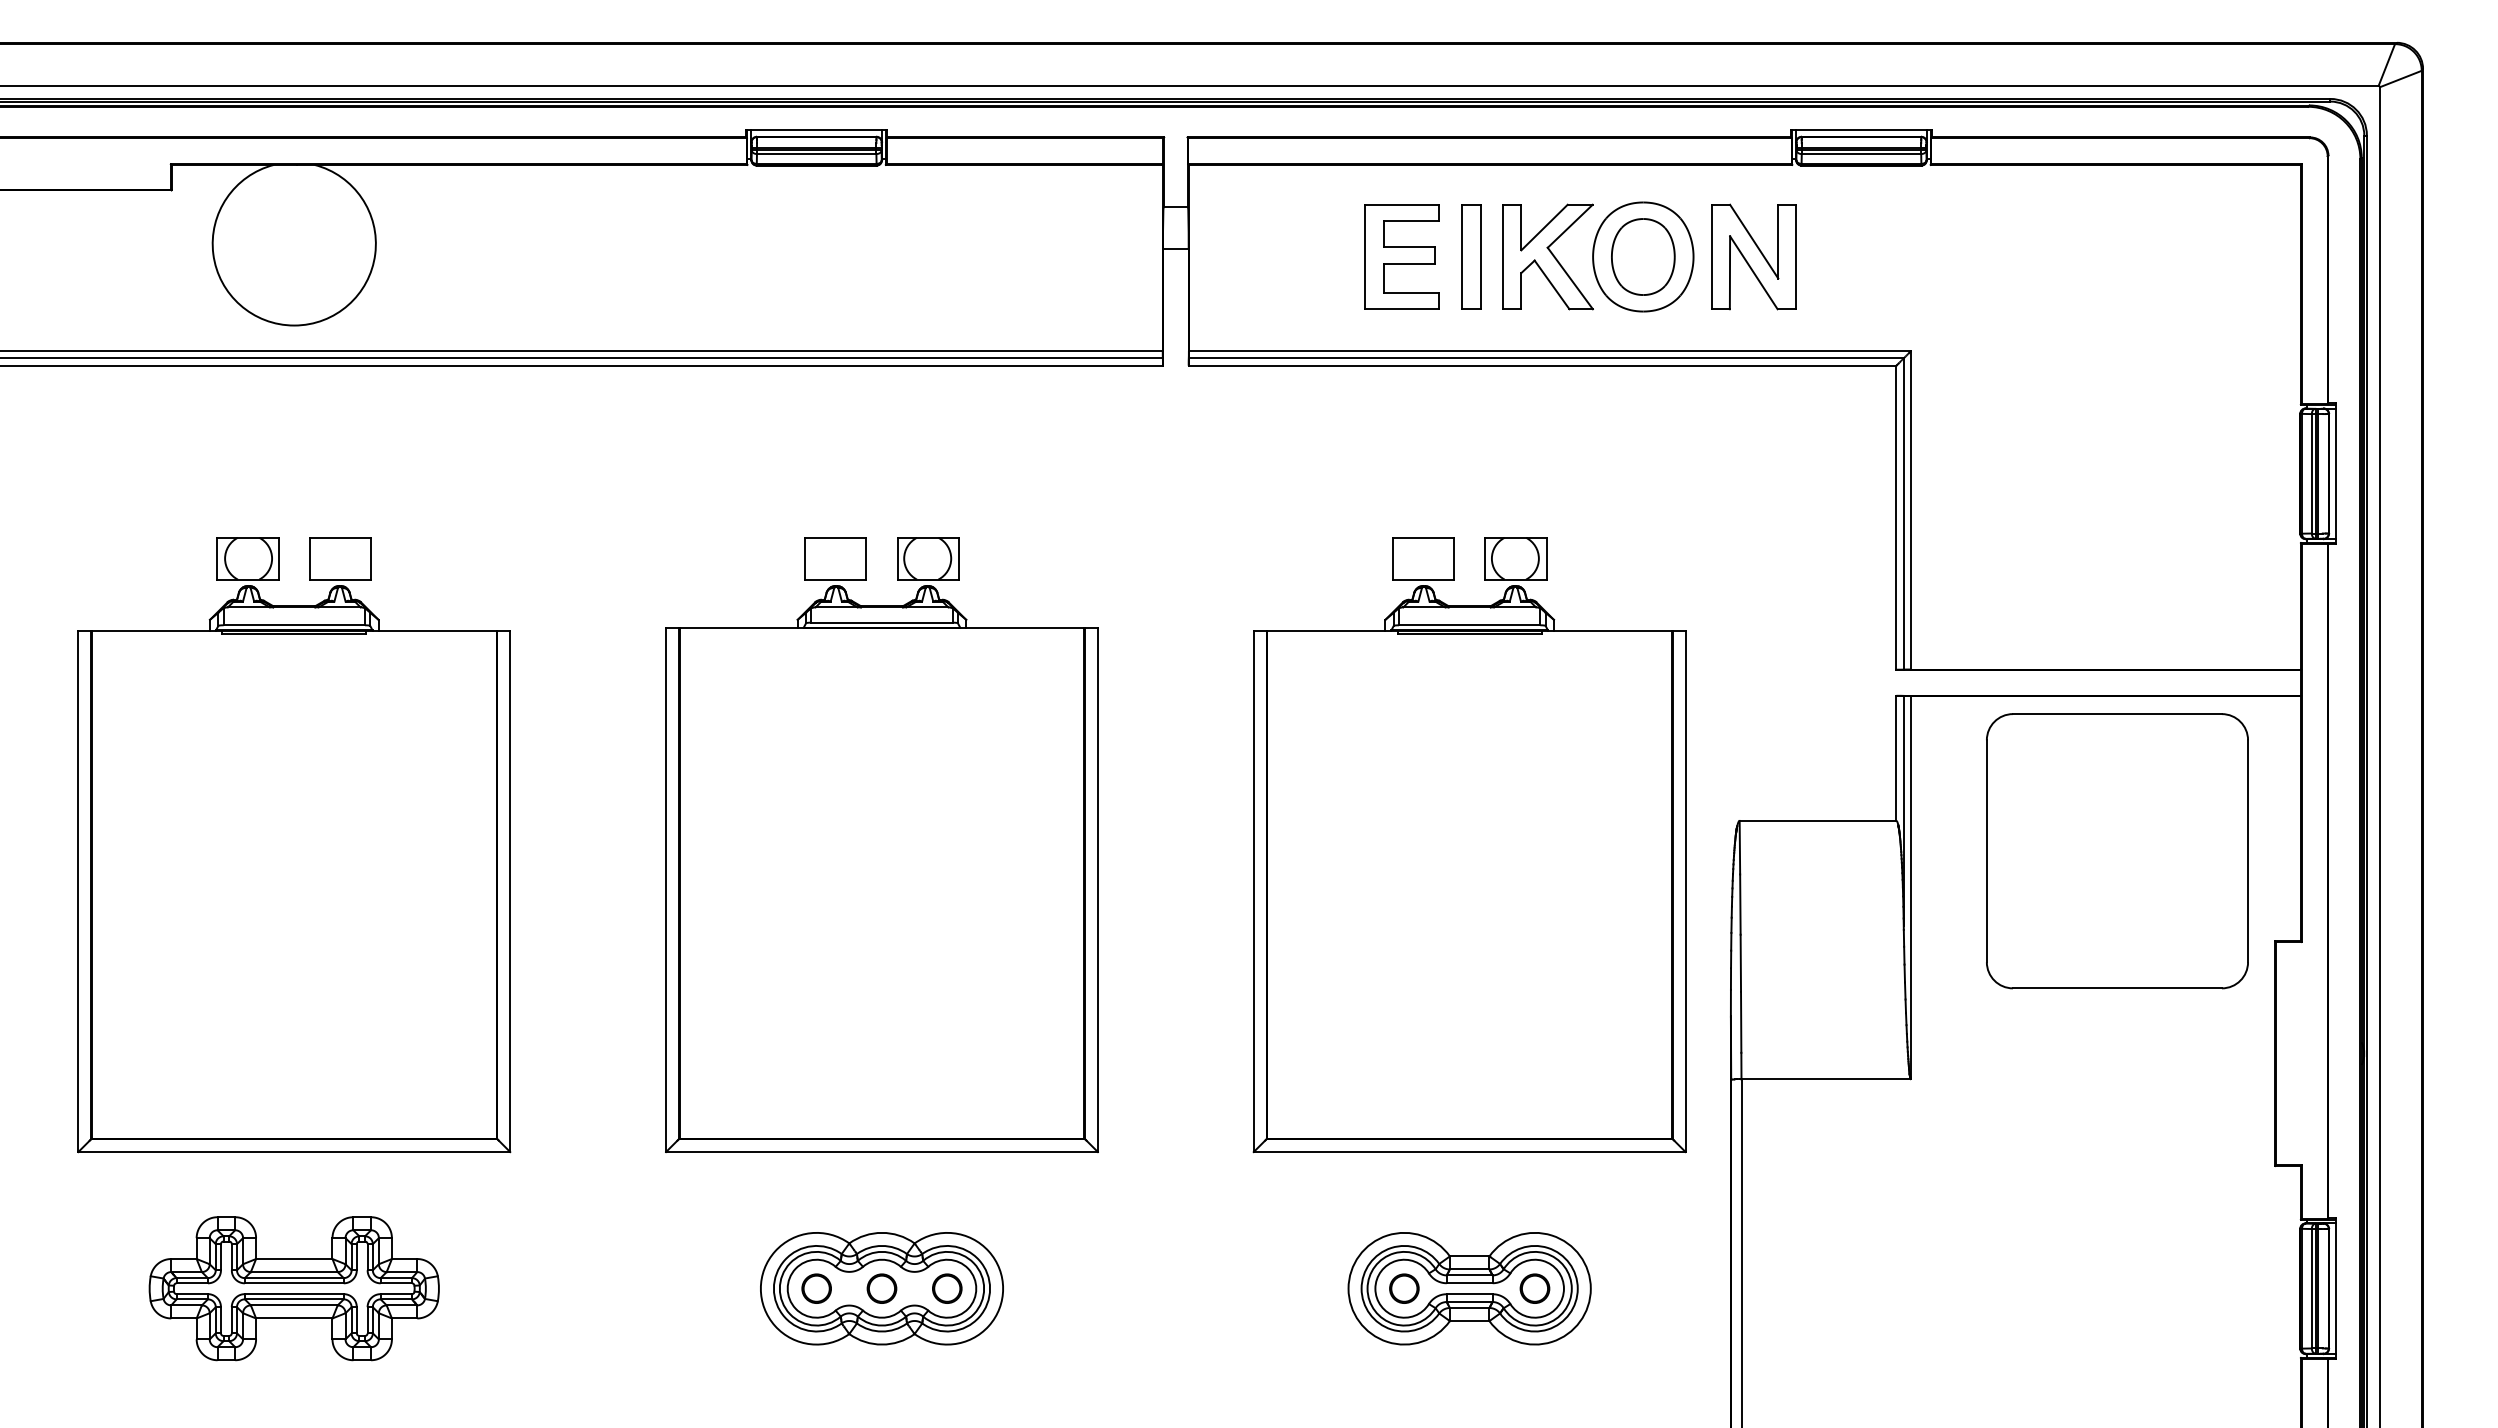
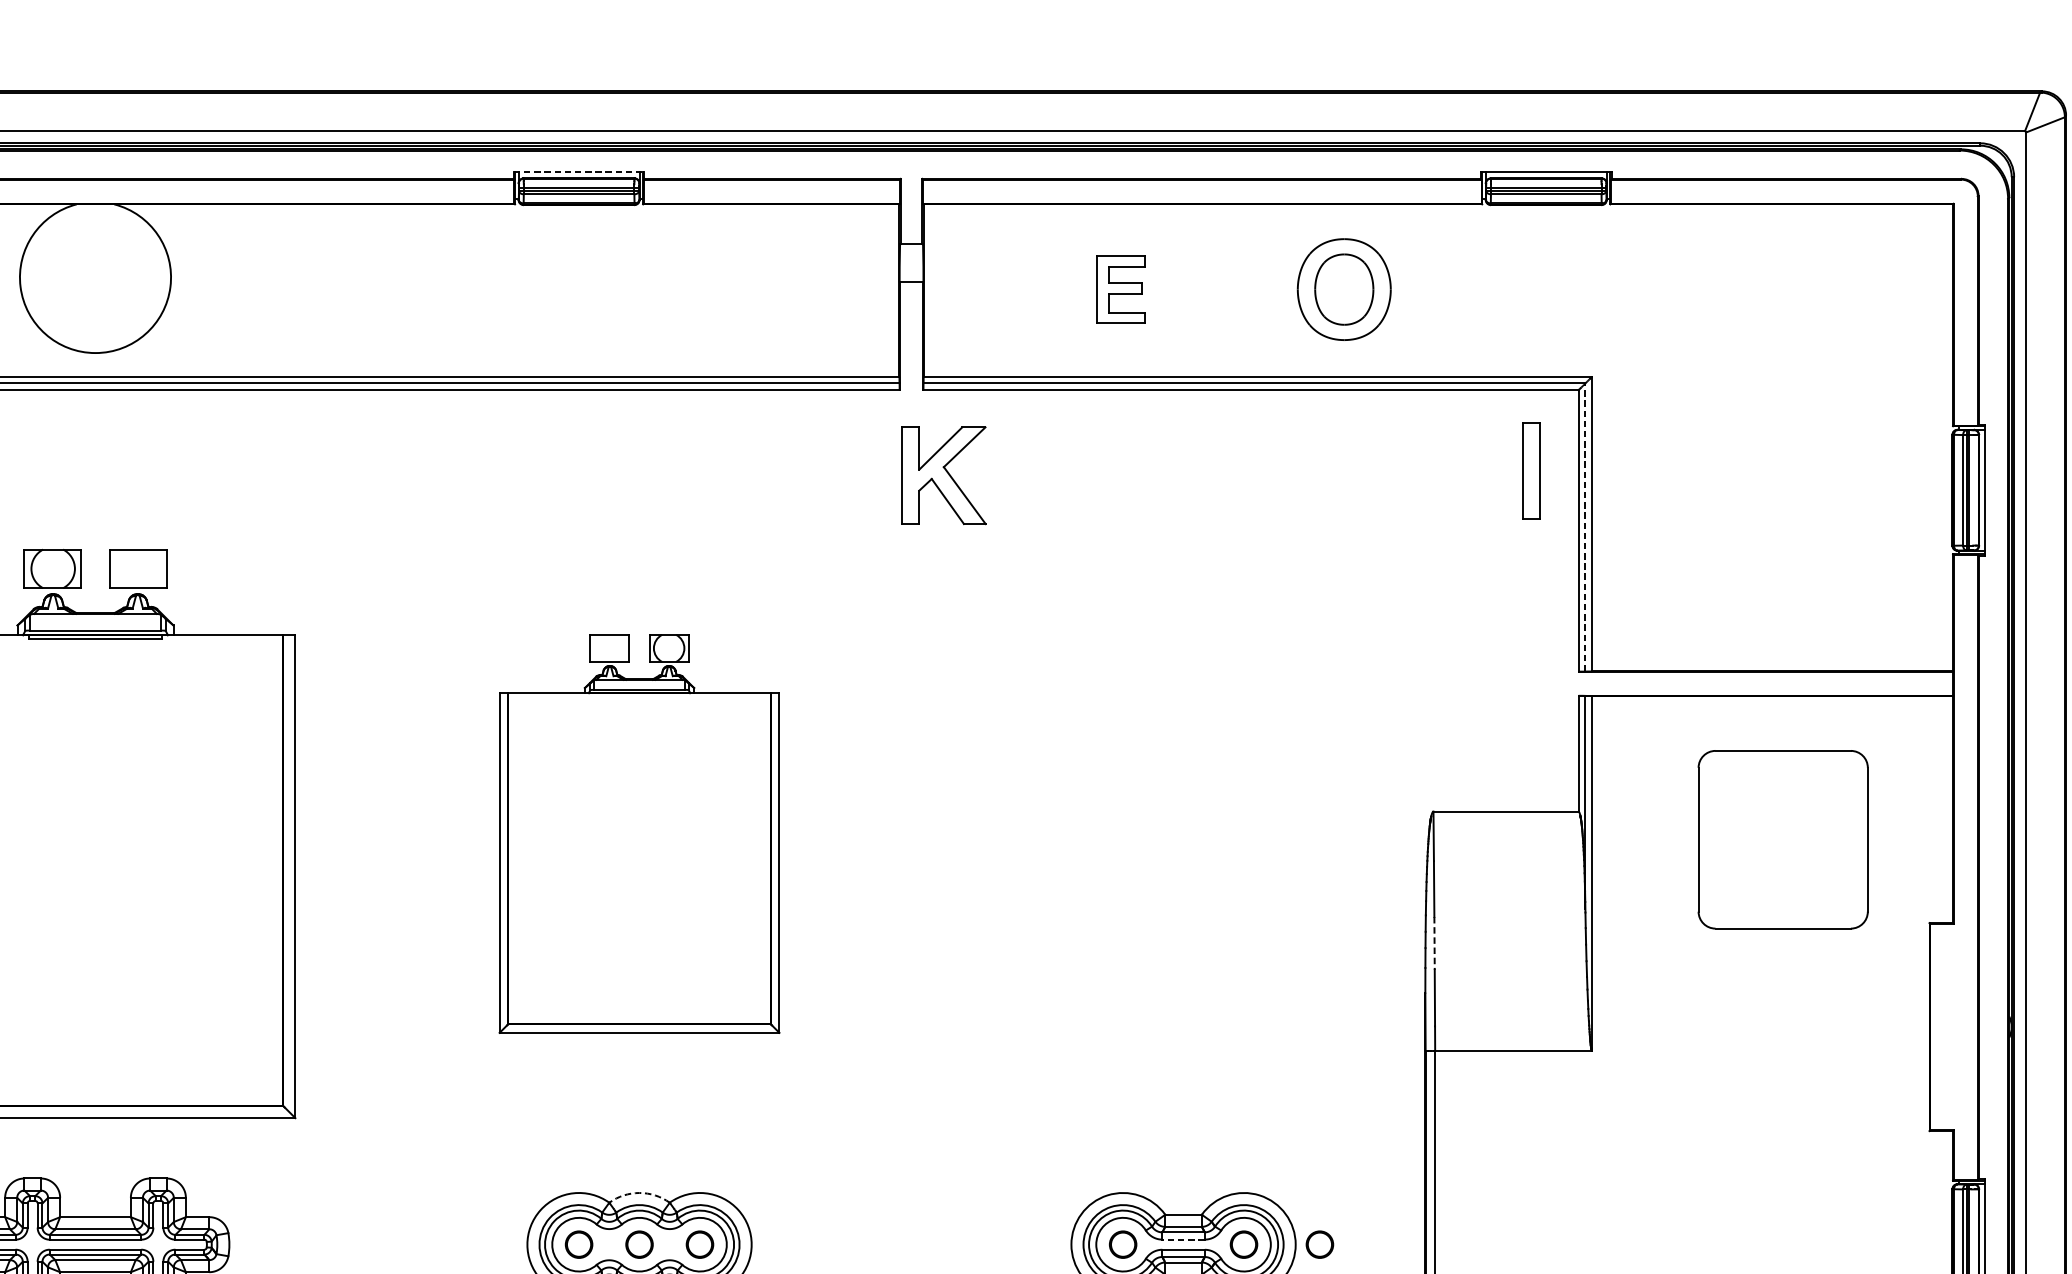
line: (816, 130) -> (578, 172), solid -> dashed
part: (1401, 256) -> (1120, 289), size x0.7
part: (1471, 256) -> (1531, 470), moved
part: (1547, 256) -> (943, 475), moved
part: (1753, 256) -> (1446, 289), removed
line: (1903, 514) -> (1585, 527), solid -> dashed
part: (881, 844) -> (639, 833), size x0.7
part: (1469, 845) -> (1183, 834), removed
part: (2117, 851) -> (1783, 839), size x0.7
line: (1740, 963) -> (1434, 943), solid -> dashed
arc: (881, 1232) -> (639, 1192), solid -> dashed
line: (1469, 1283) -> (1183, 1239), solid -> dashed
part: (1616, 1288) -> (1319, 1244), added

